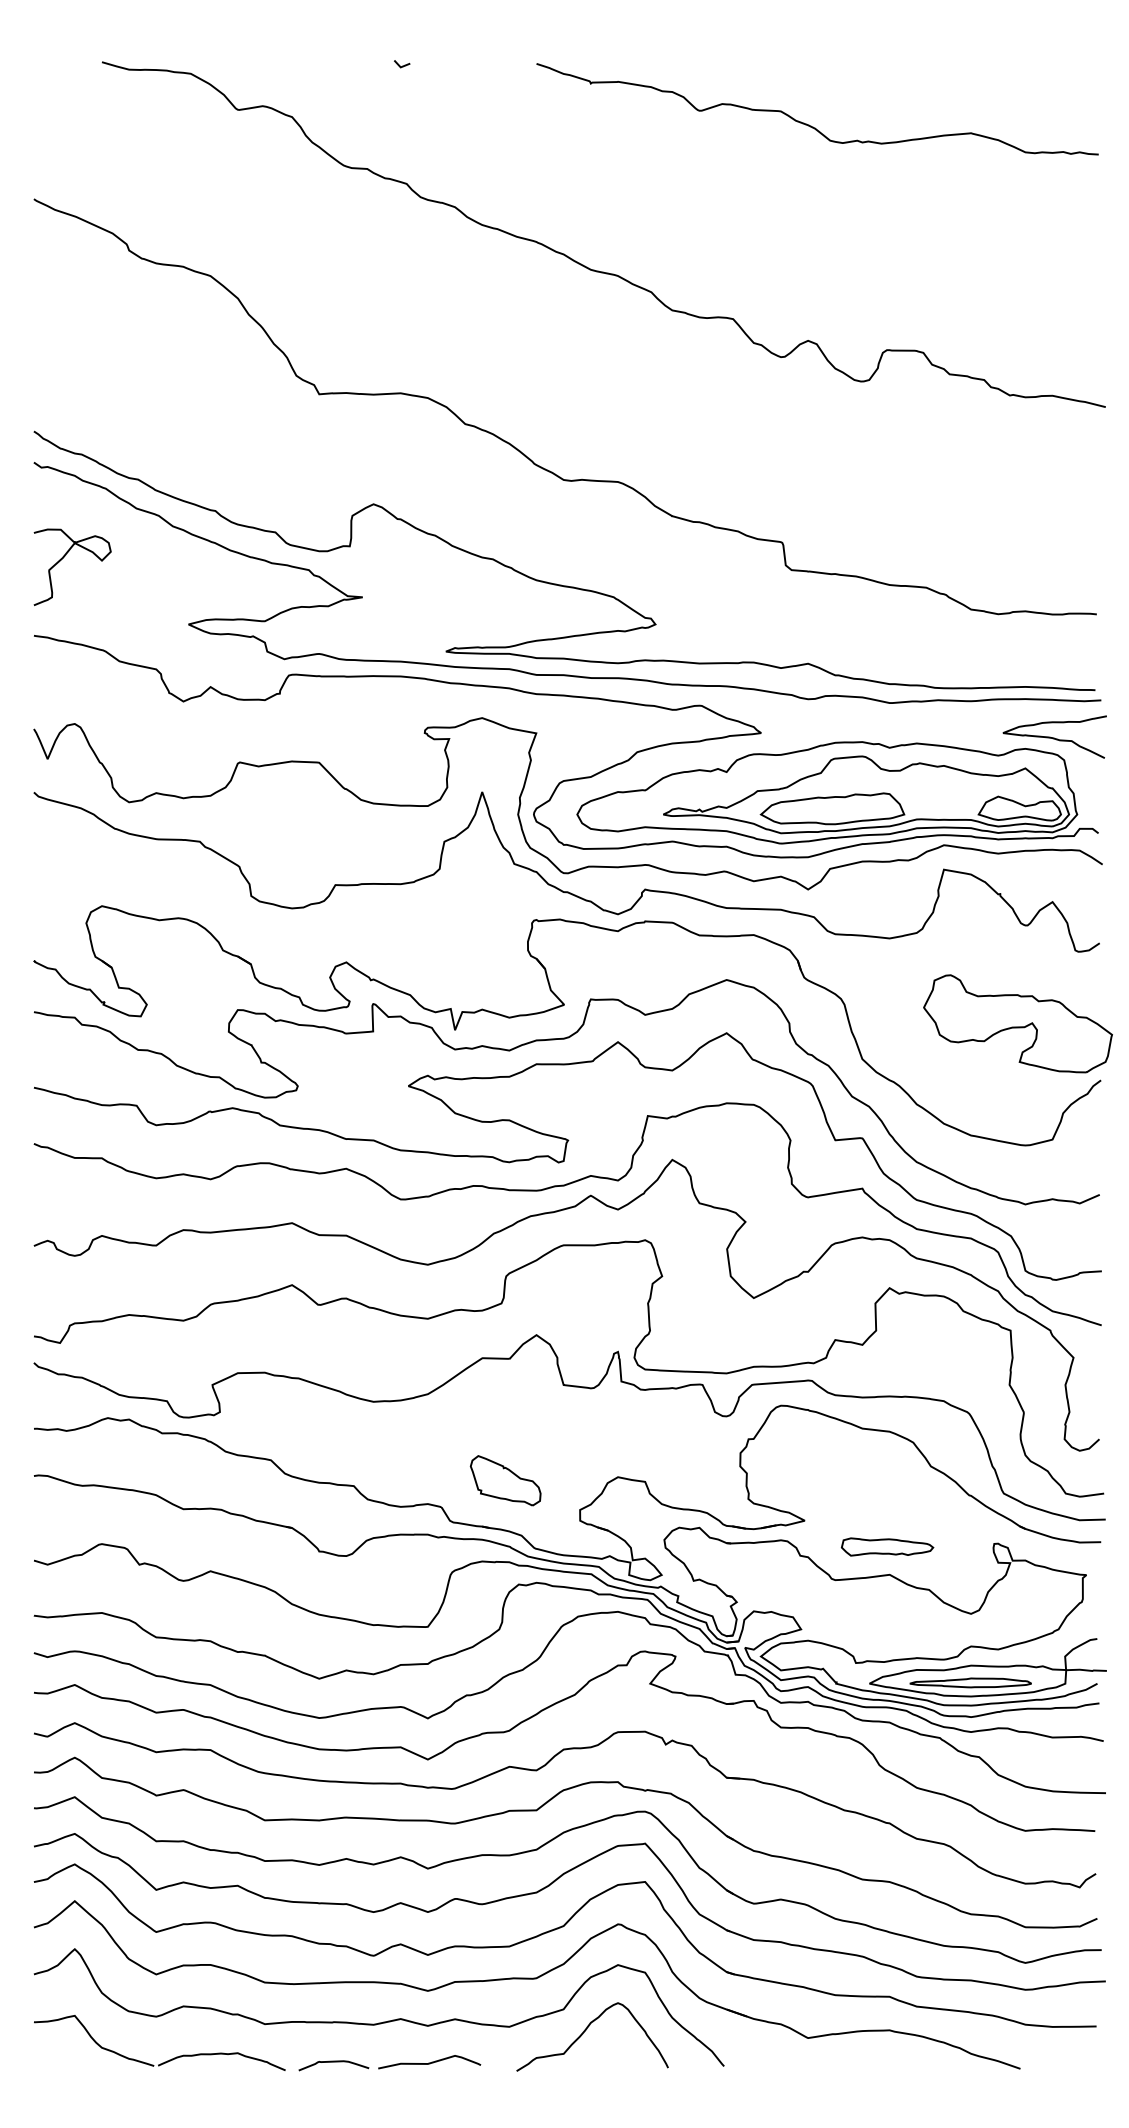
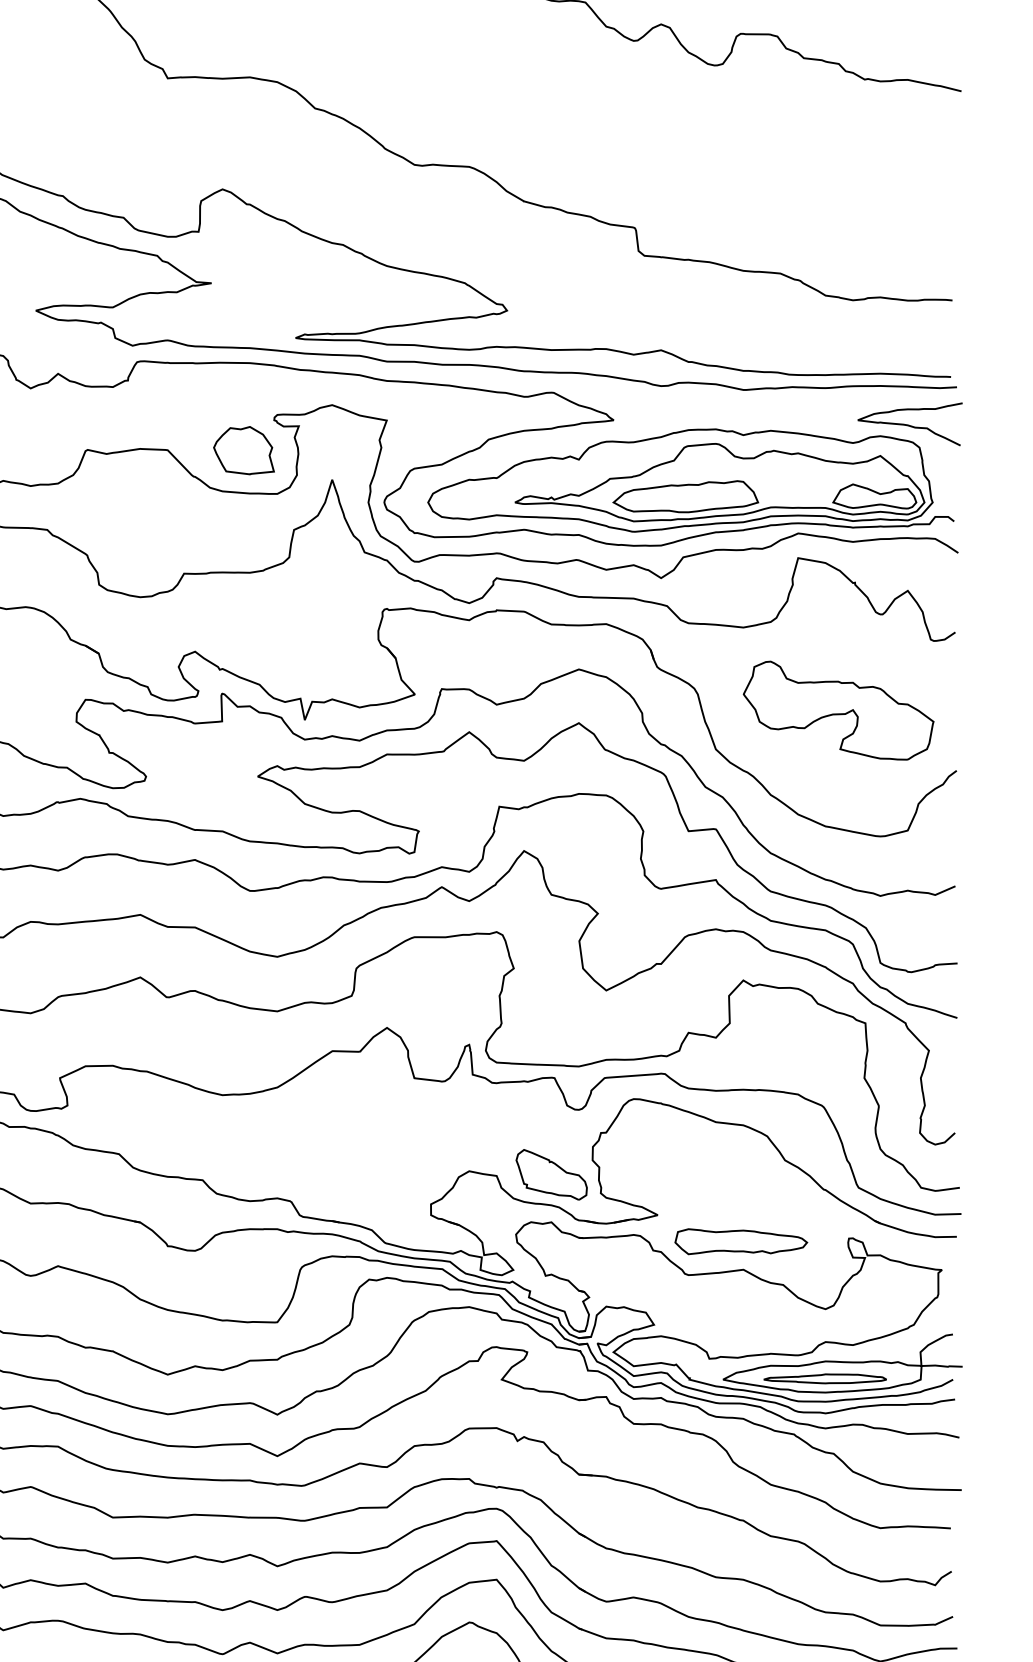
part: (394, 762) -> (243, 449), added
part: (1017, 1023) -> (838, 710), moved
part: (505, 1480) -> (551, 1174), moved
part: (887, 1546) -> (741, 1241), size x1.43

